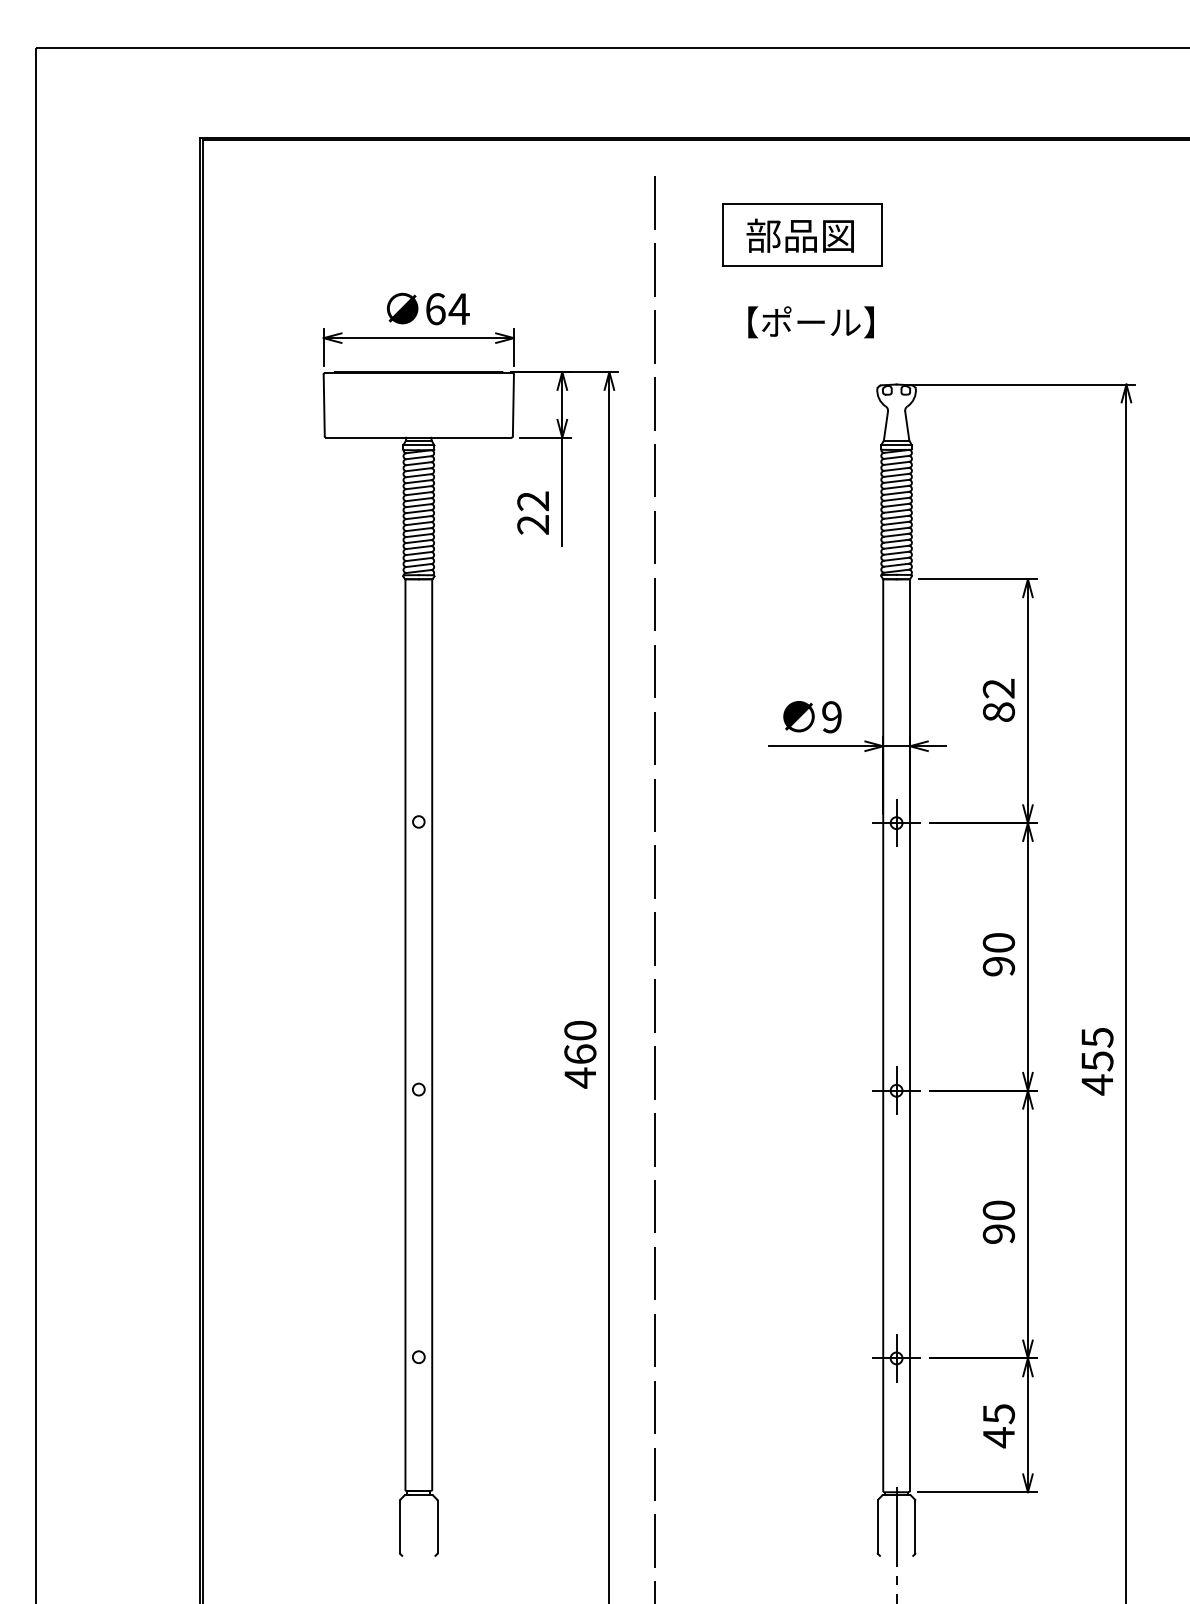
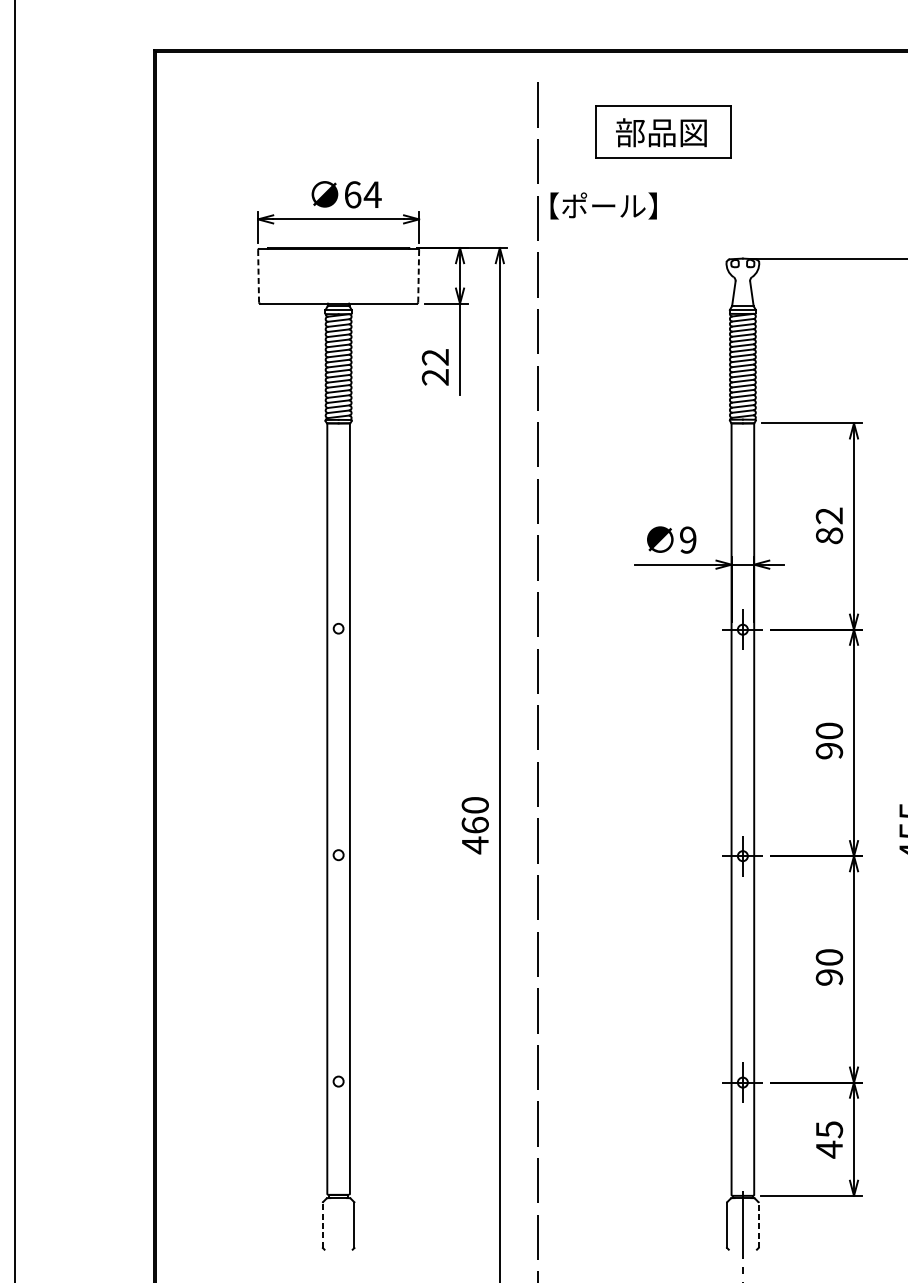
text: (810, 322) -> (603, 206), moved
line: (324, 405) -> (258, 276), solid -> dashed
line: (513, 405) -> (418, 276), solid -> dashed
line: (400, 1526) -> (323, 1224), solid -> dashed
line: (915, 1527) -> (758, 1225), solid -> dashed

